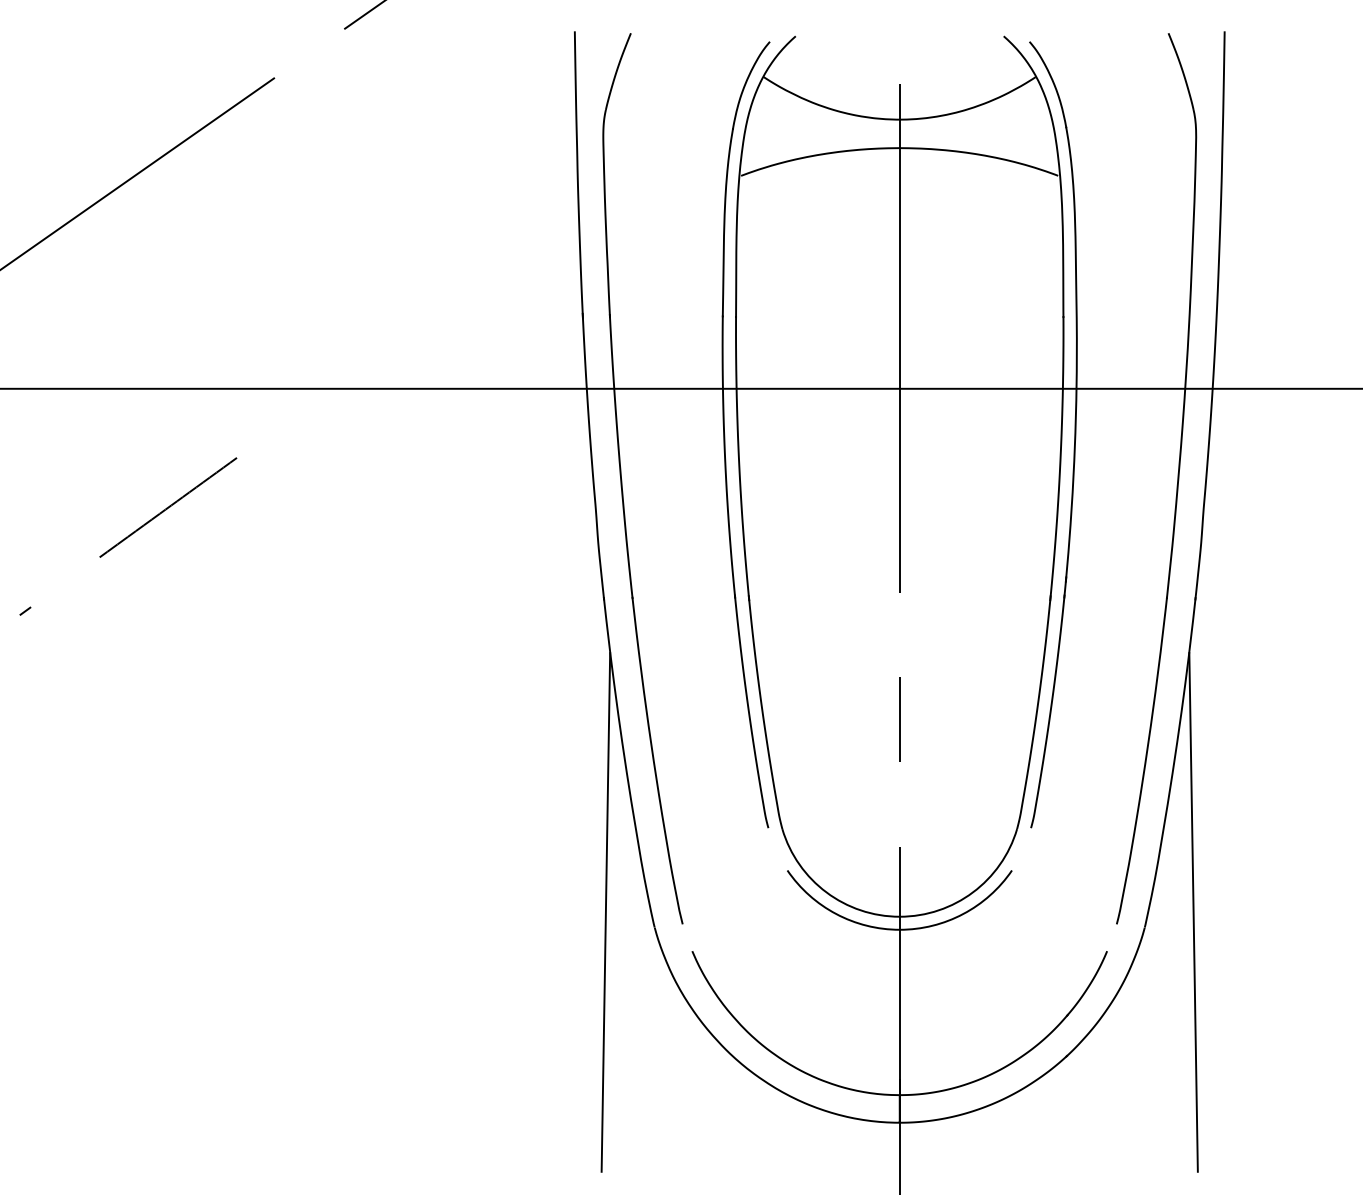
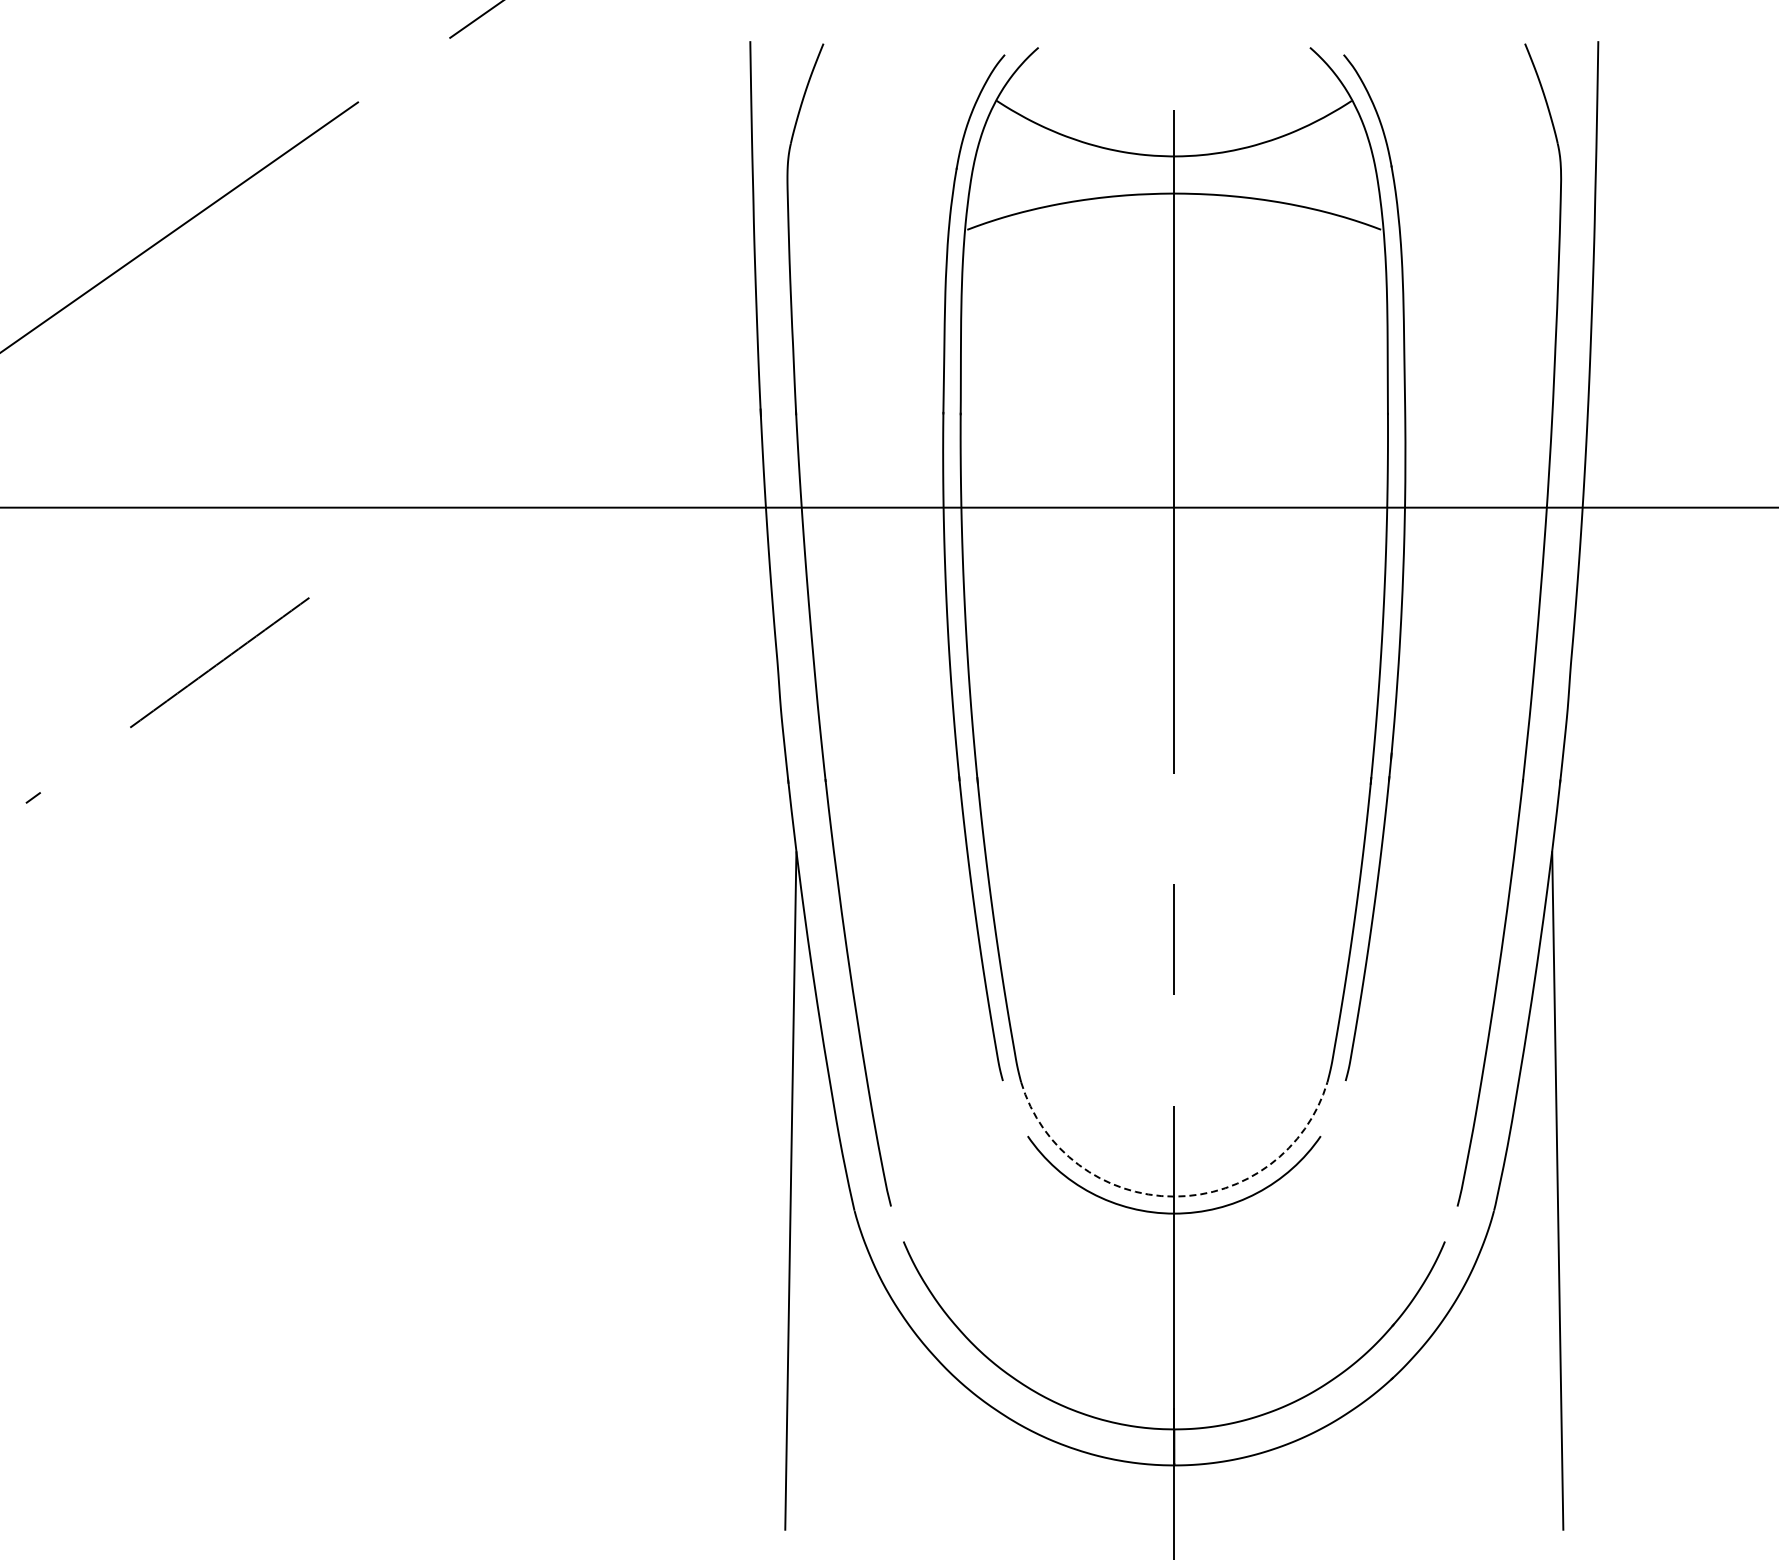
arc: (899, 916) -> (1174, 1196), solid -> dashed

